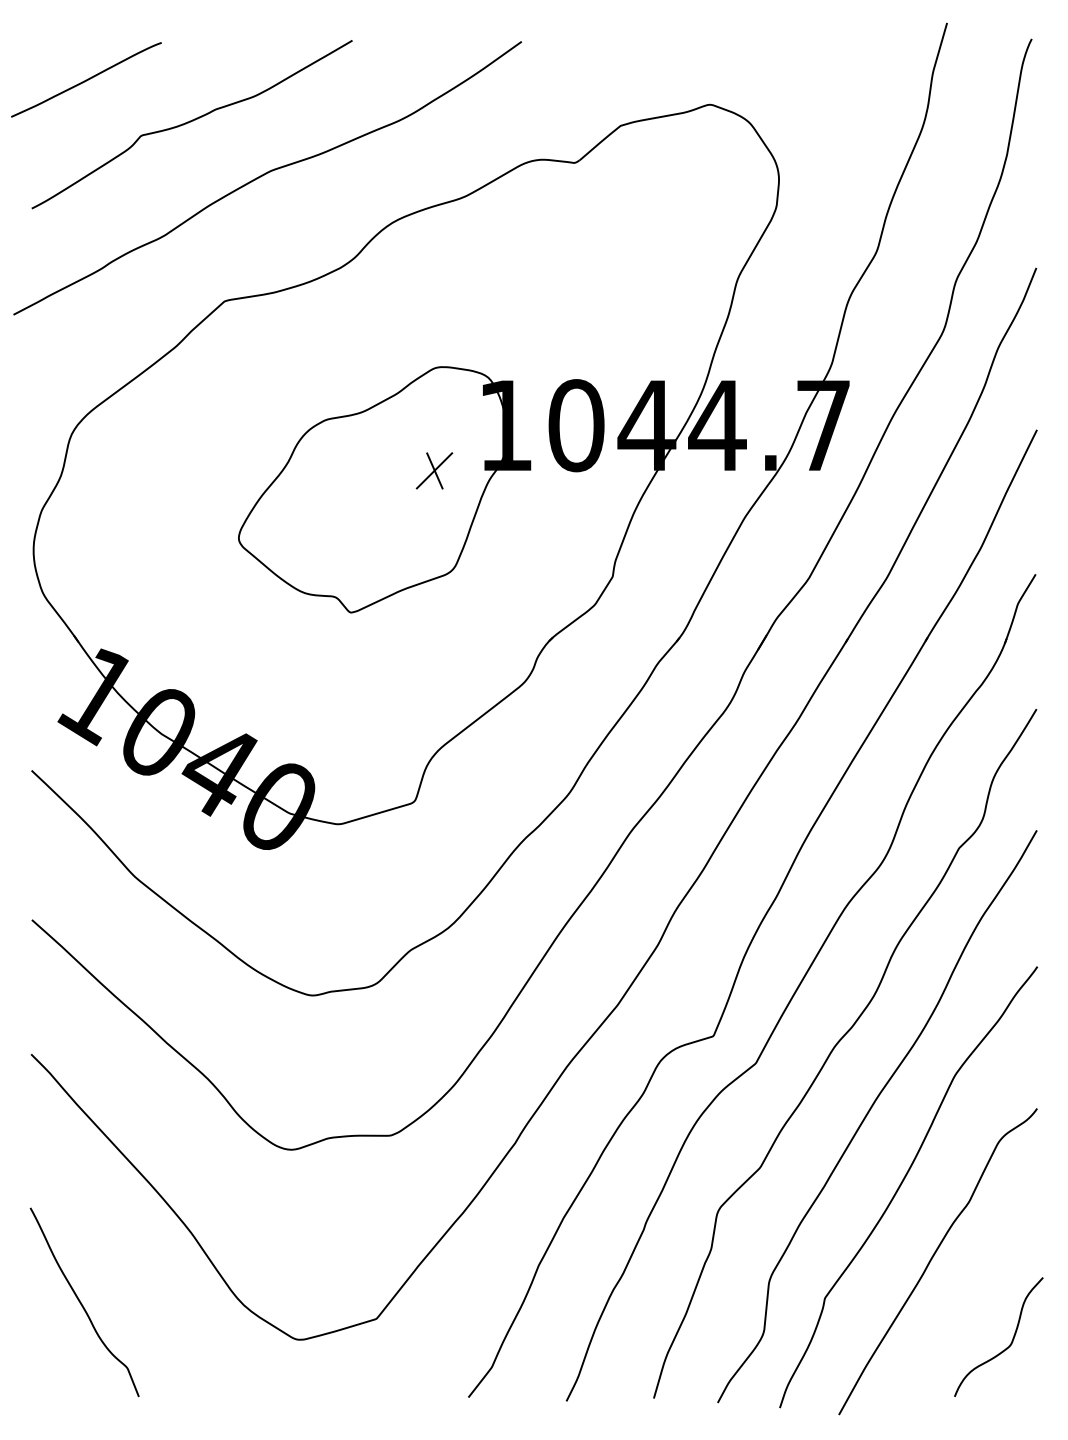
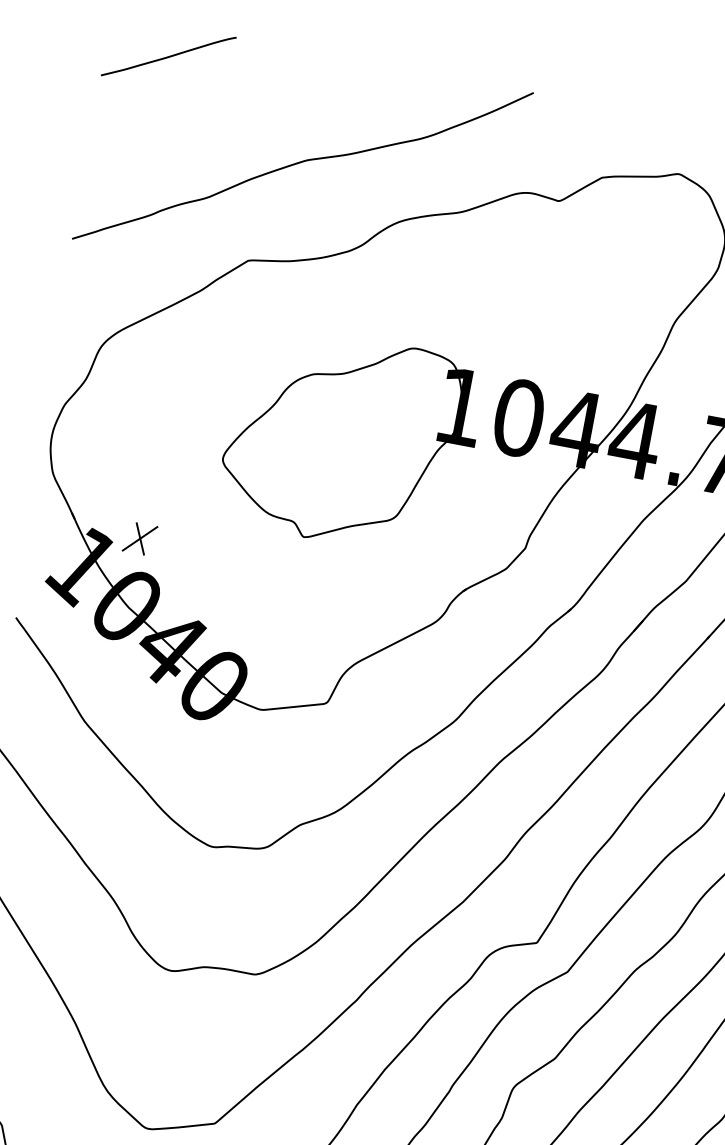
curve: (191, 122) -> (248, 108), removed
part: (434, 470) -> (140, 538), moved

